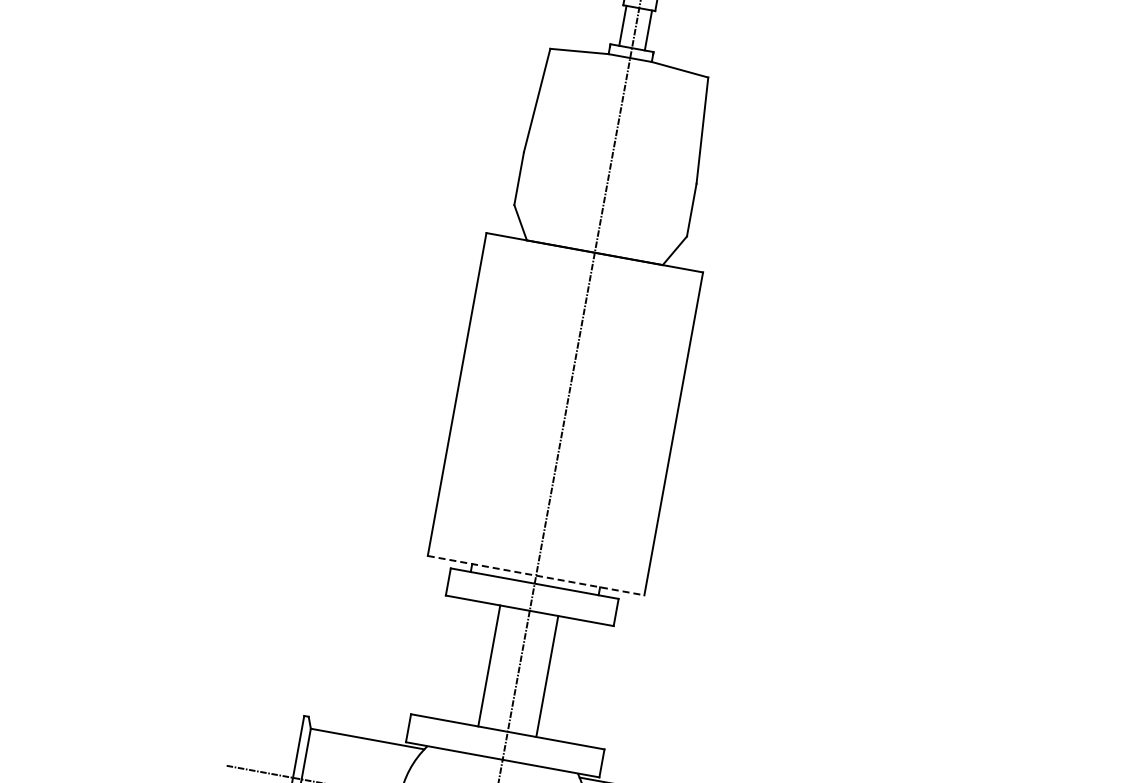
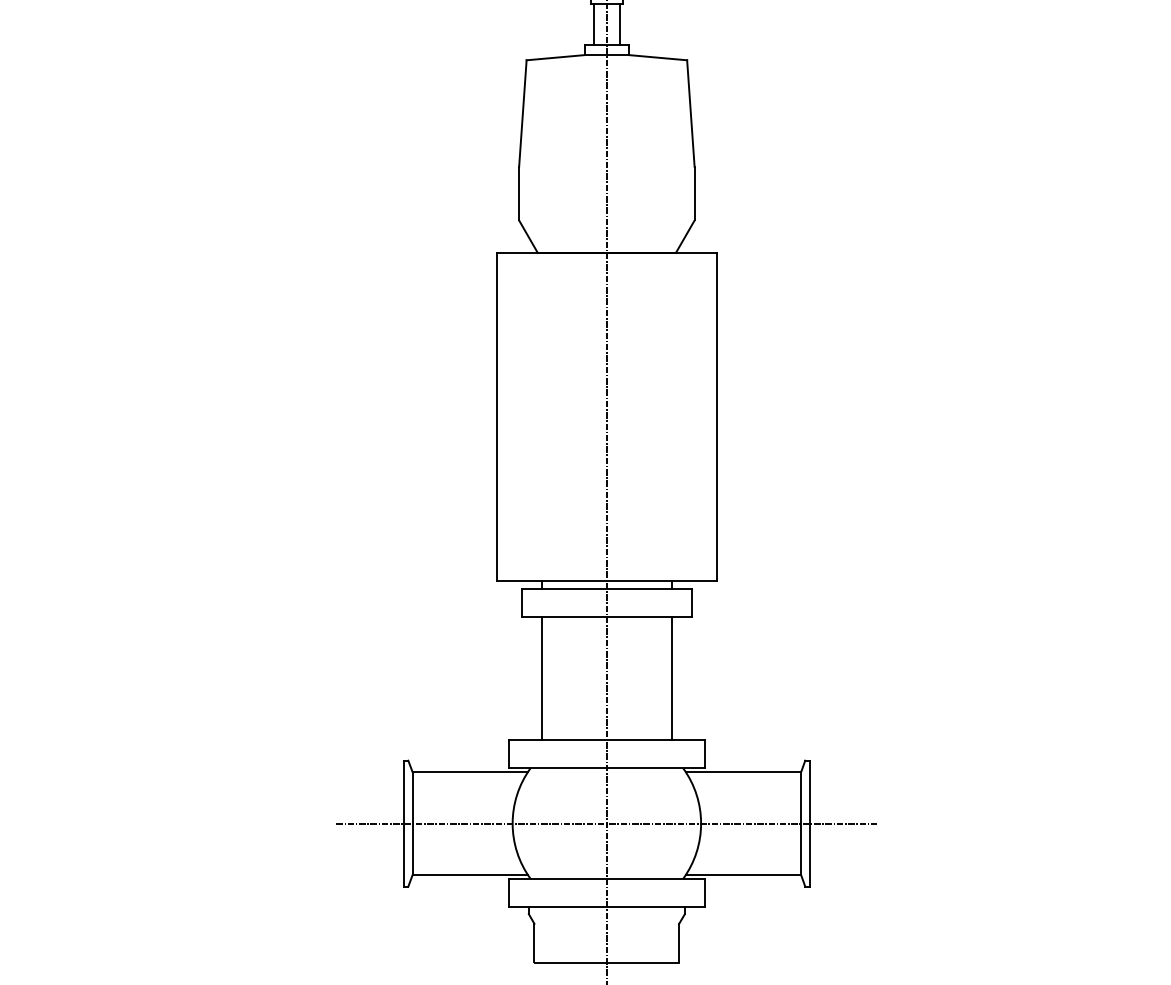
line: (536, 576) -> (607, 581), dashed -> solid
line: (489, 665) -> (541, 677), moved
line: (547, 675) -> (671, 677), moved

